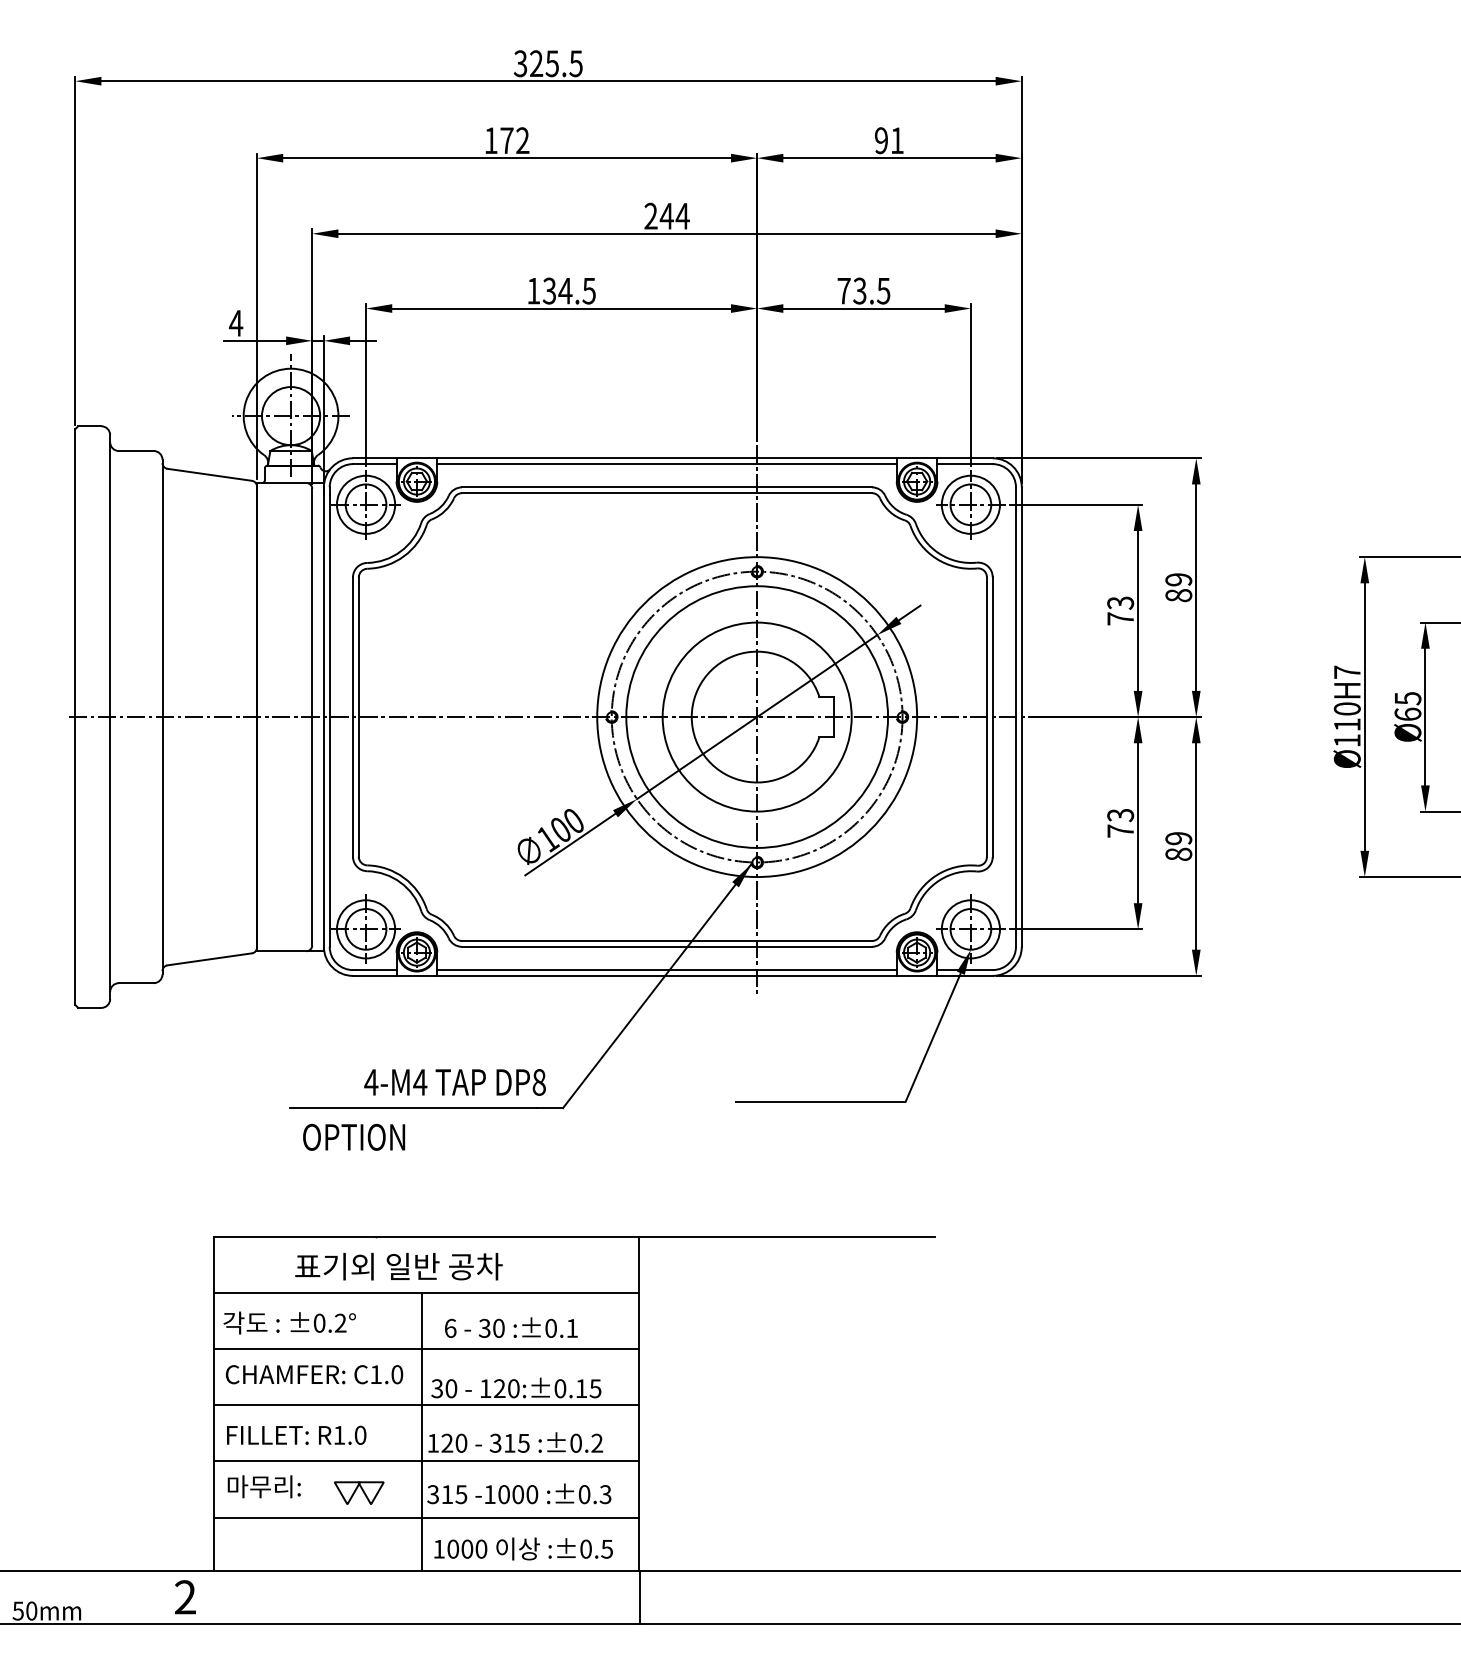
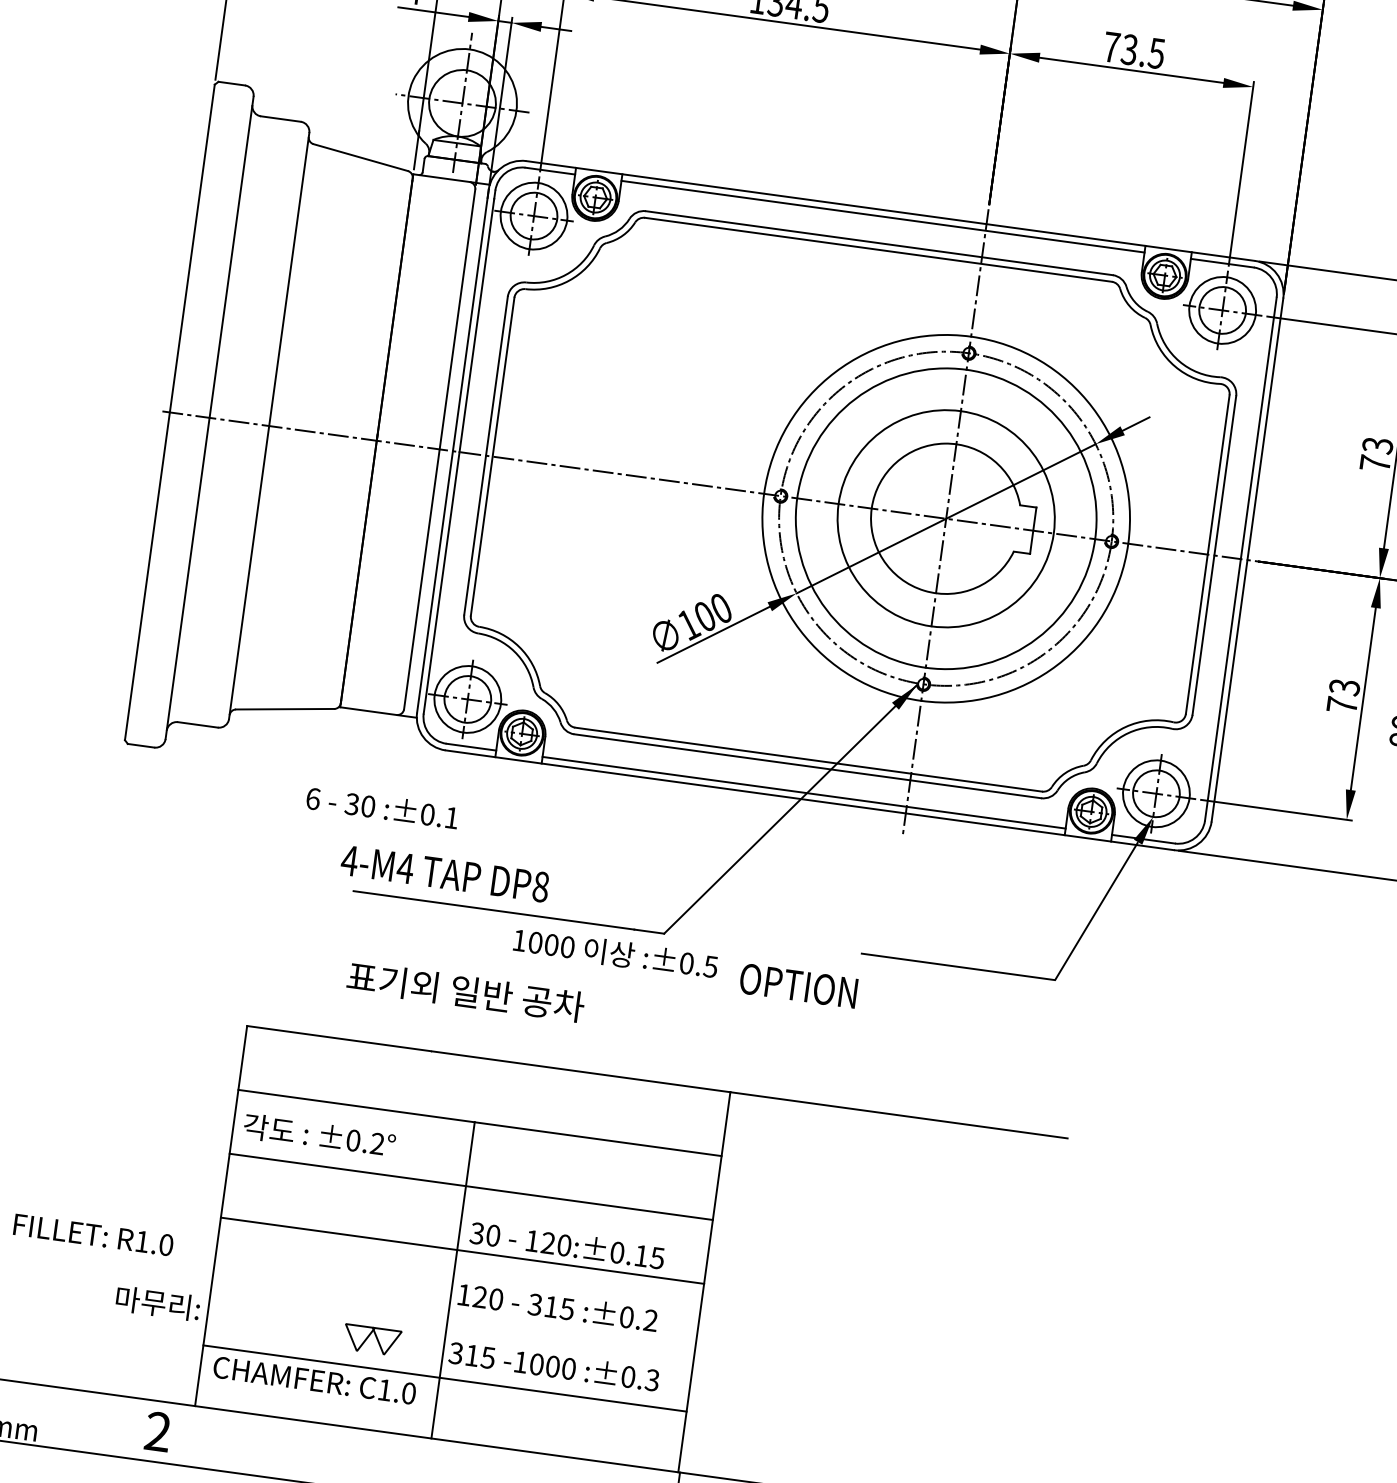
text: (454, 1082) -> (444, 873), moved
text: (354, 1136) -> (799, 985), moved
text: (398, 1266) -> (465, 991), moved
text: (511, 1327) -> (382, 807), moved
text: (314, 1374) -> (314, 1380), moved
text: (296, 1434) -> (93, 1234), moved
line: (426, 1461) -> (453, 1314), removed
text: (263, 1486) -> (157, 1303), moved
text: (523, 1548) -> (615, 952), moved

